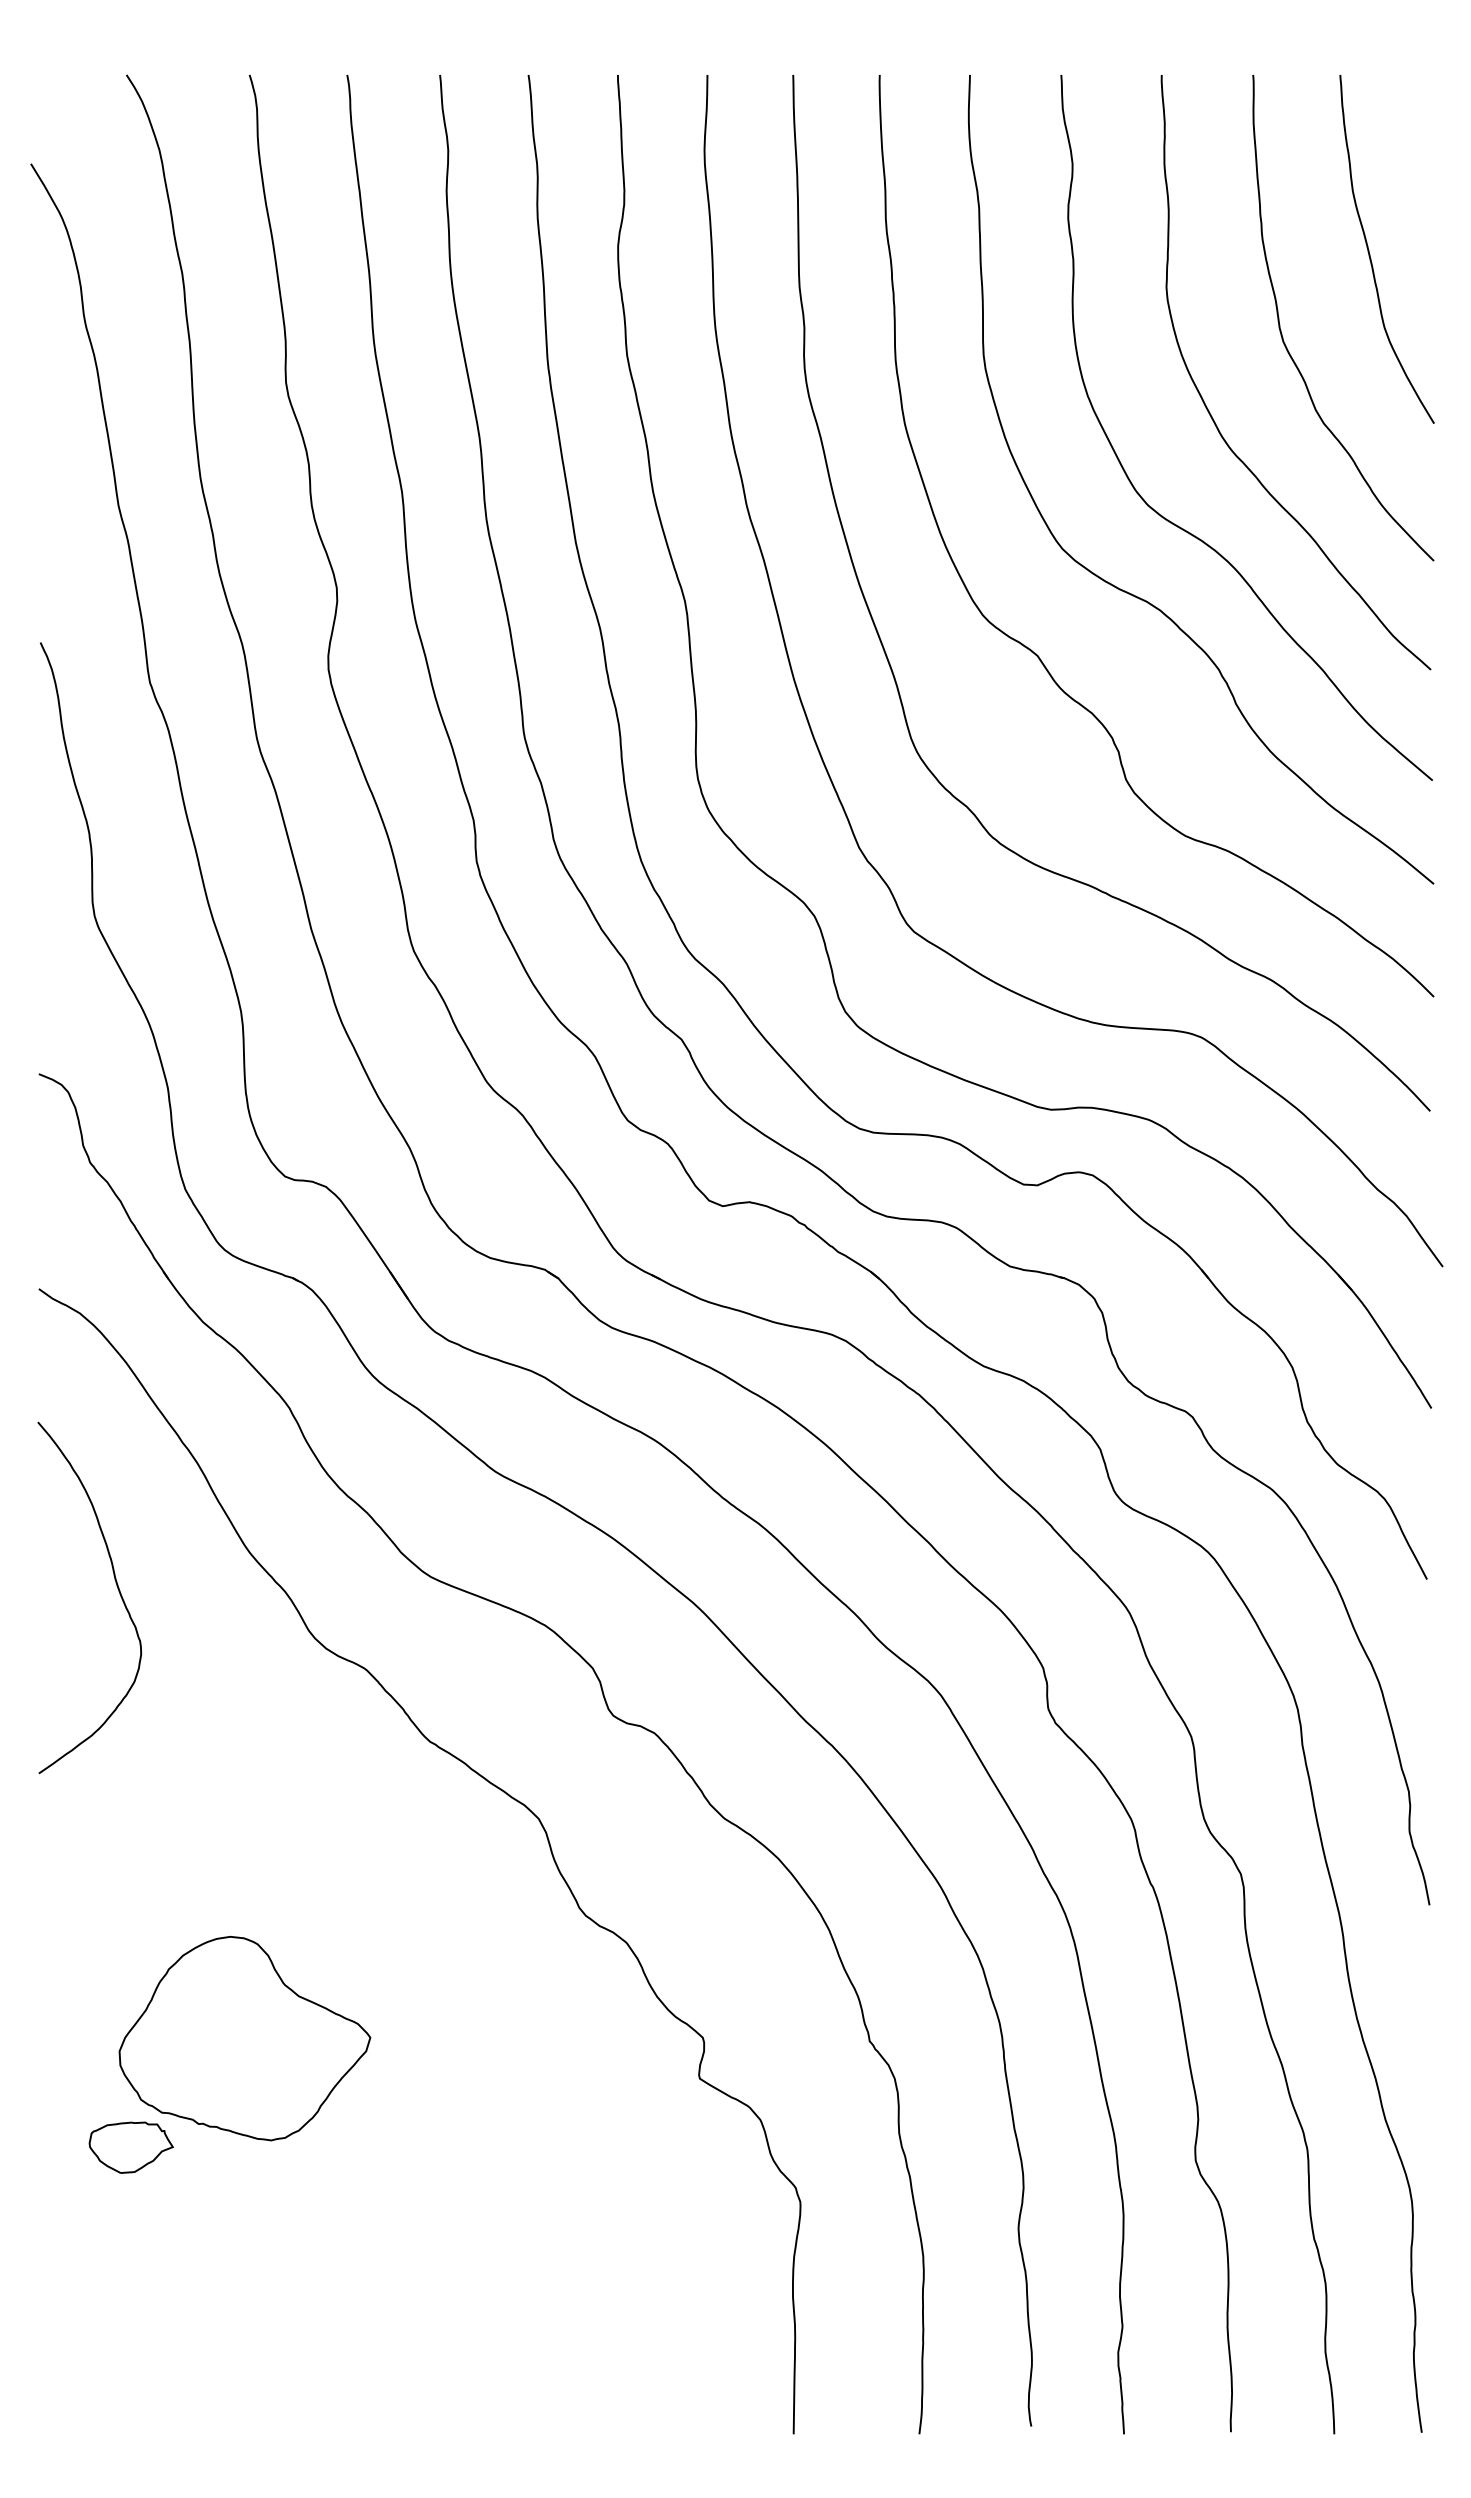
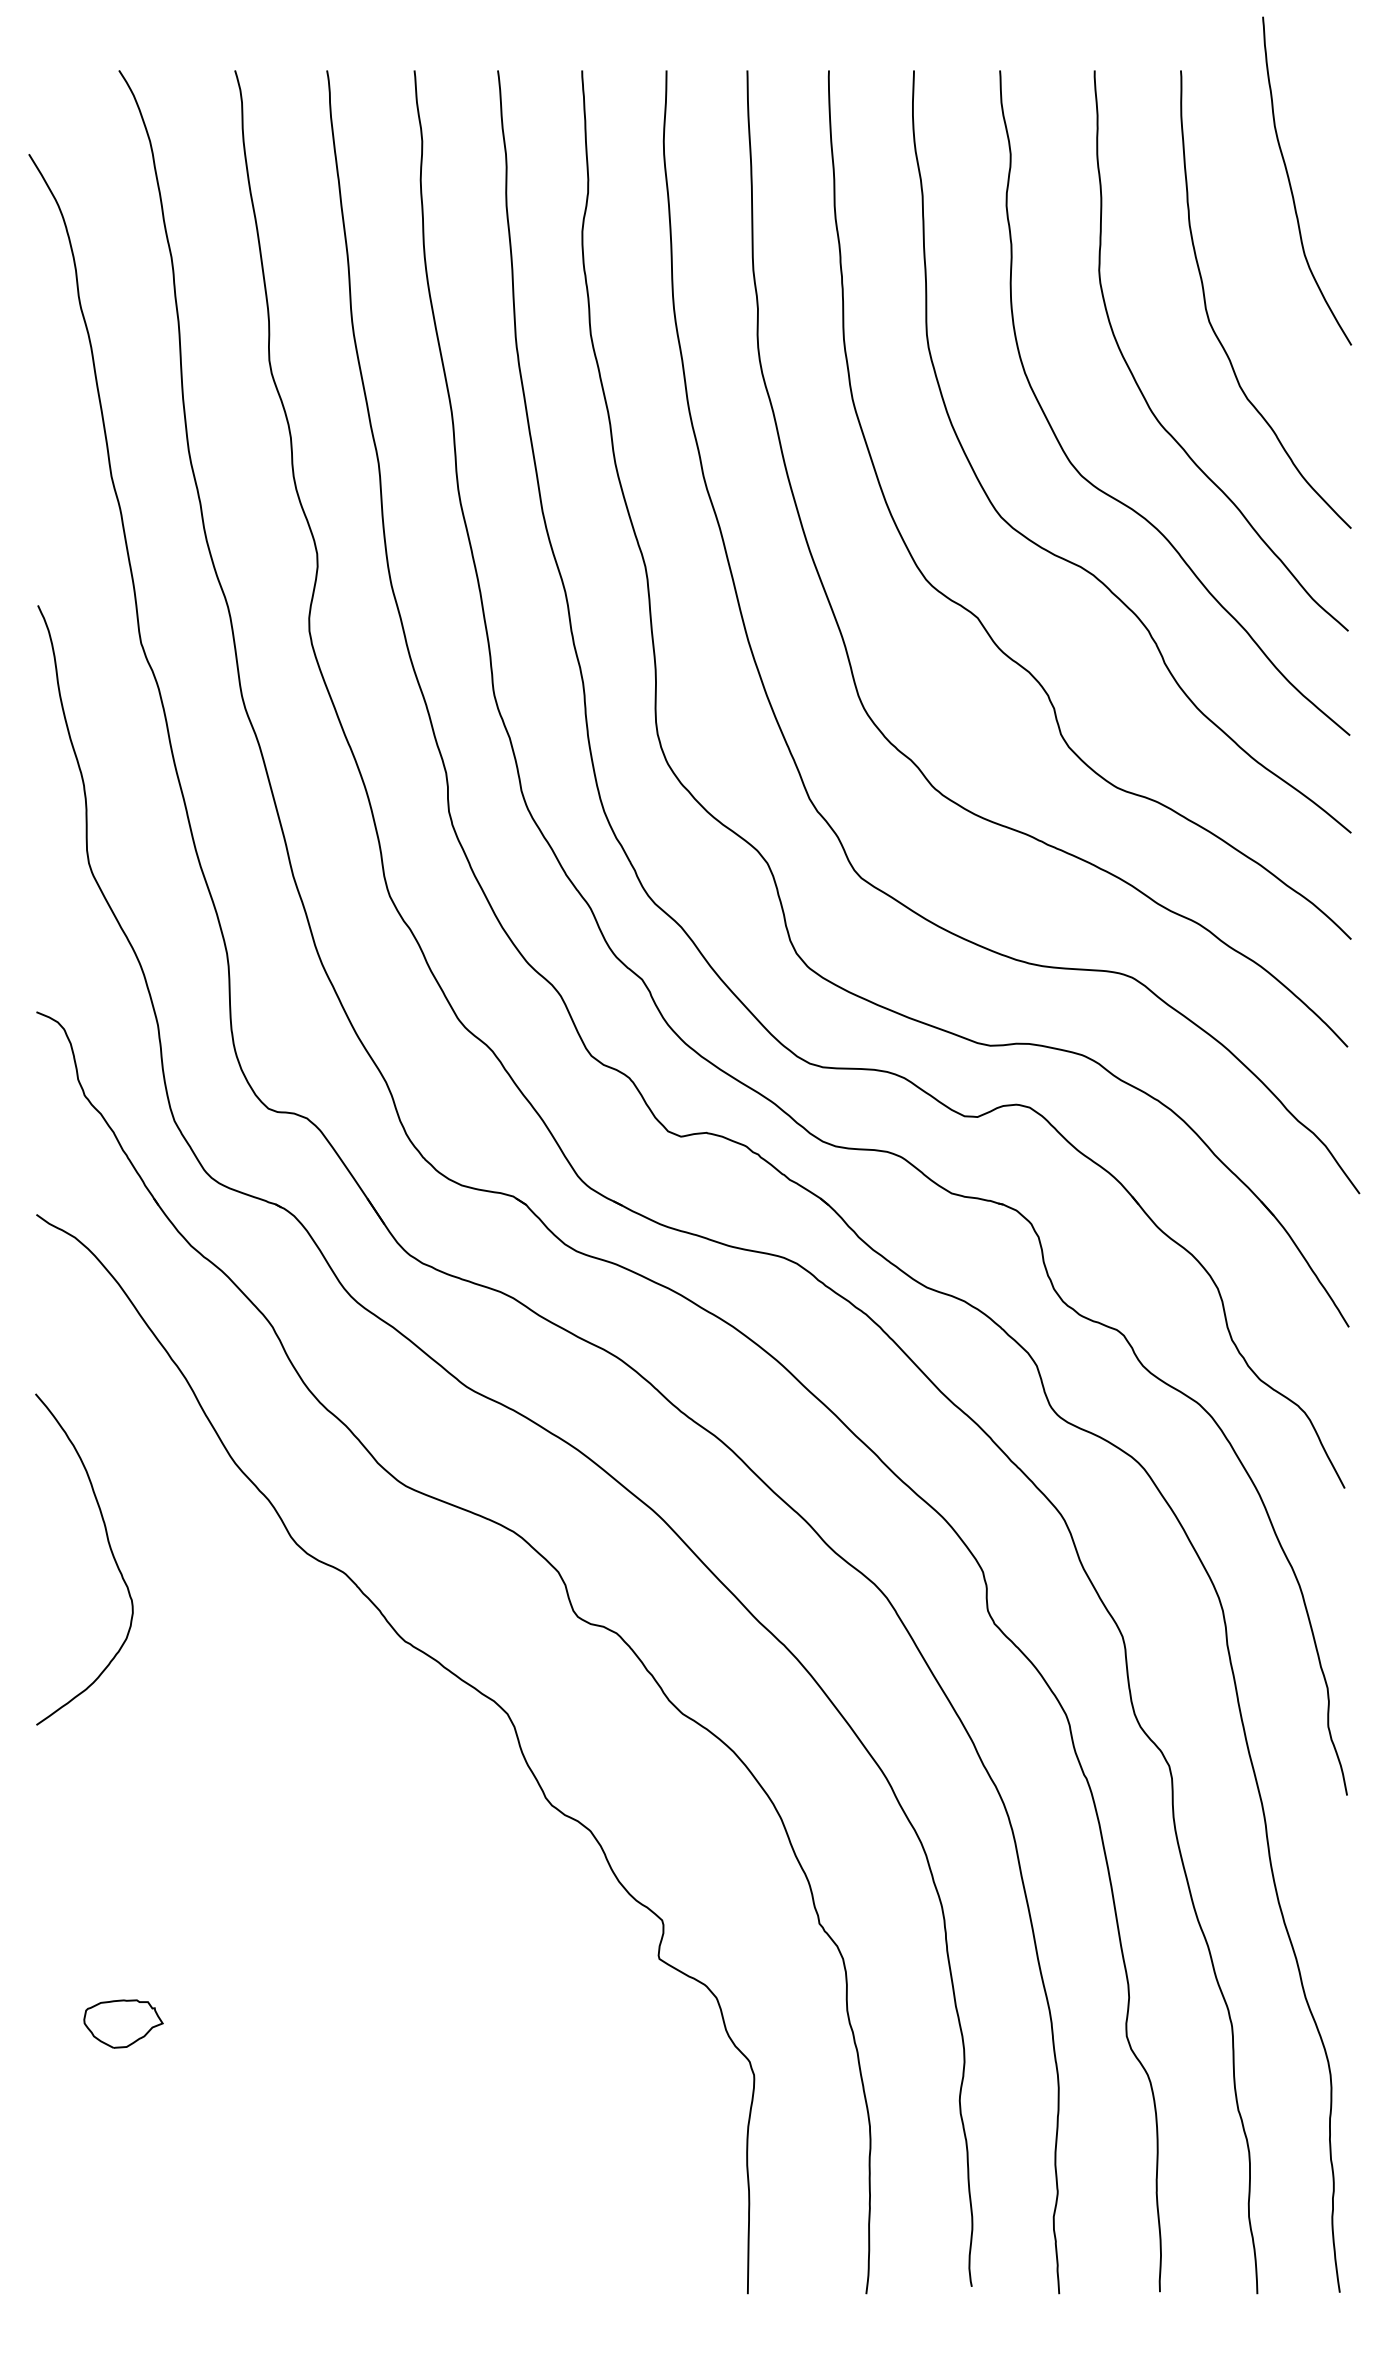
curve: (1370, 254) -> (1291, 185), moved
curve: (117, 1589) -> (110, 1551), moved
part: (244, 2038) -> (230, 1921), removed

